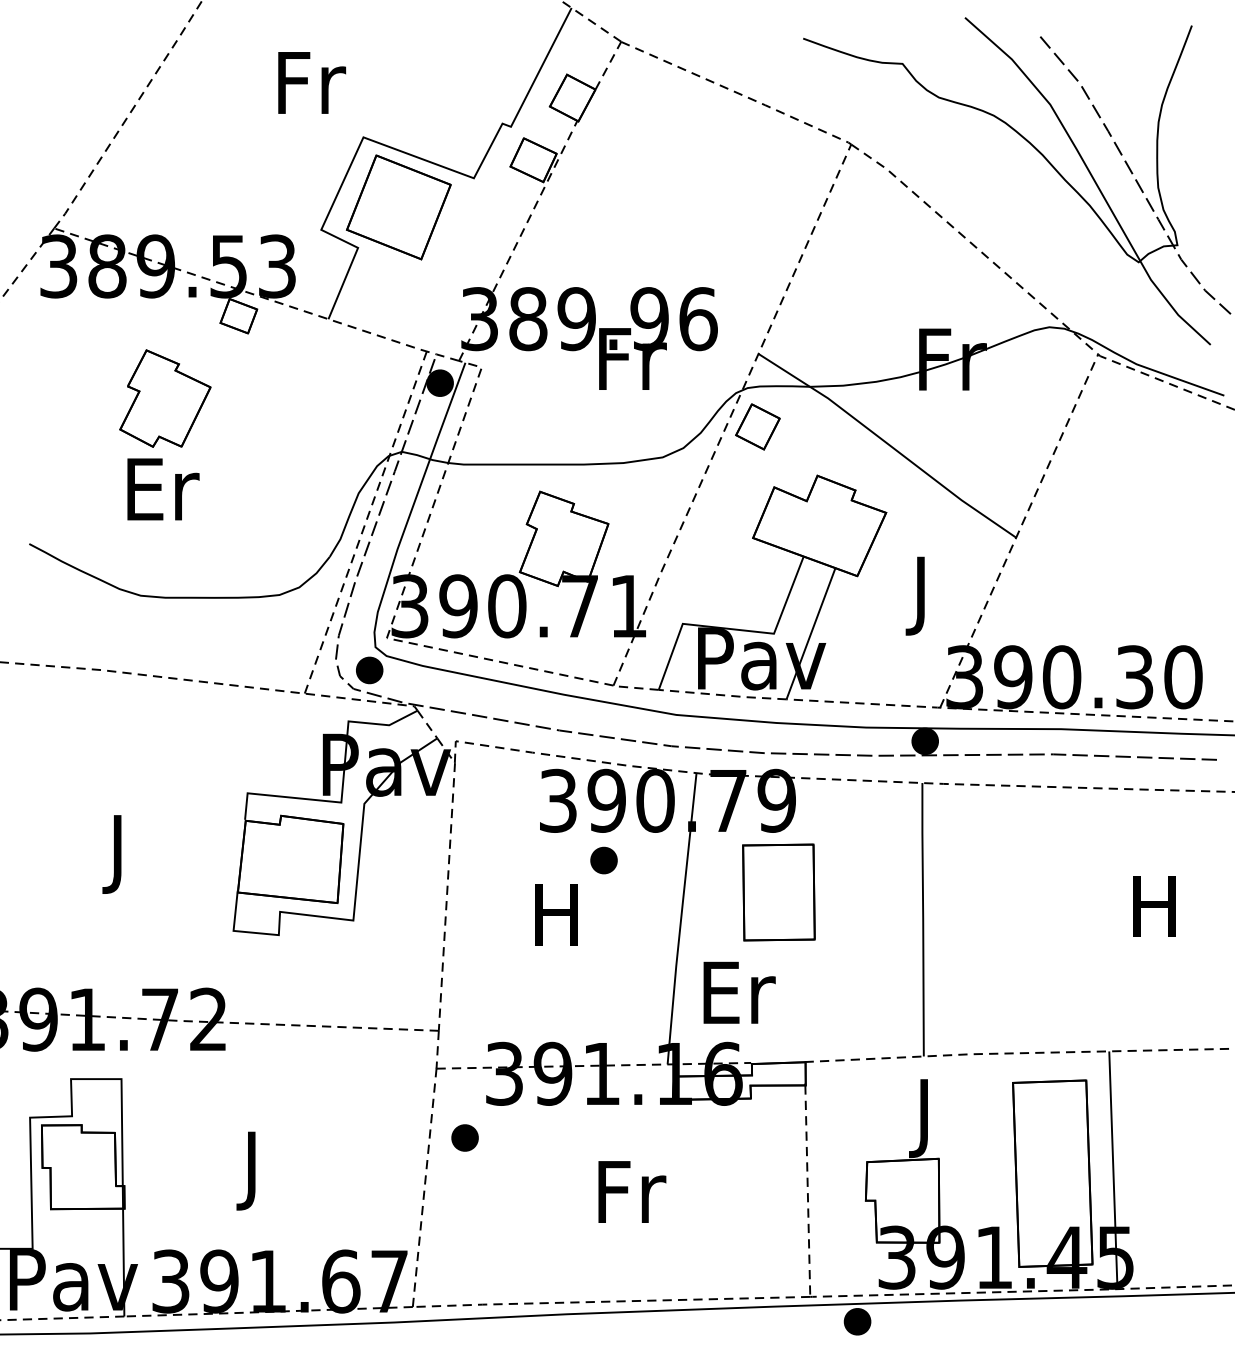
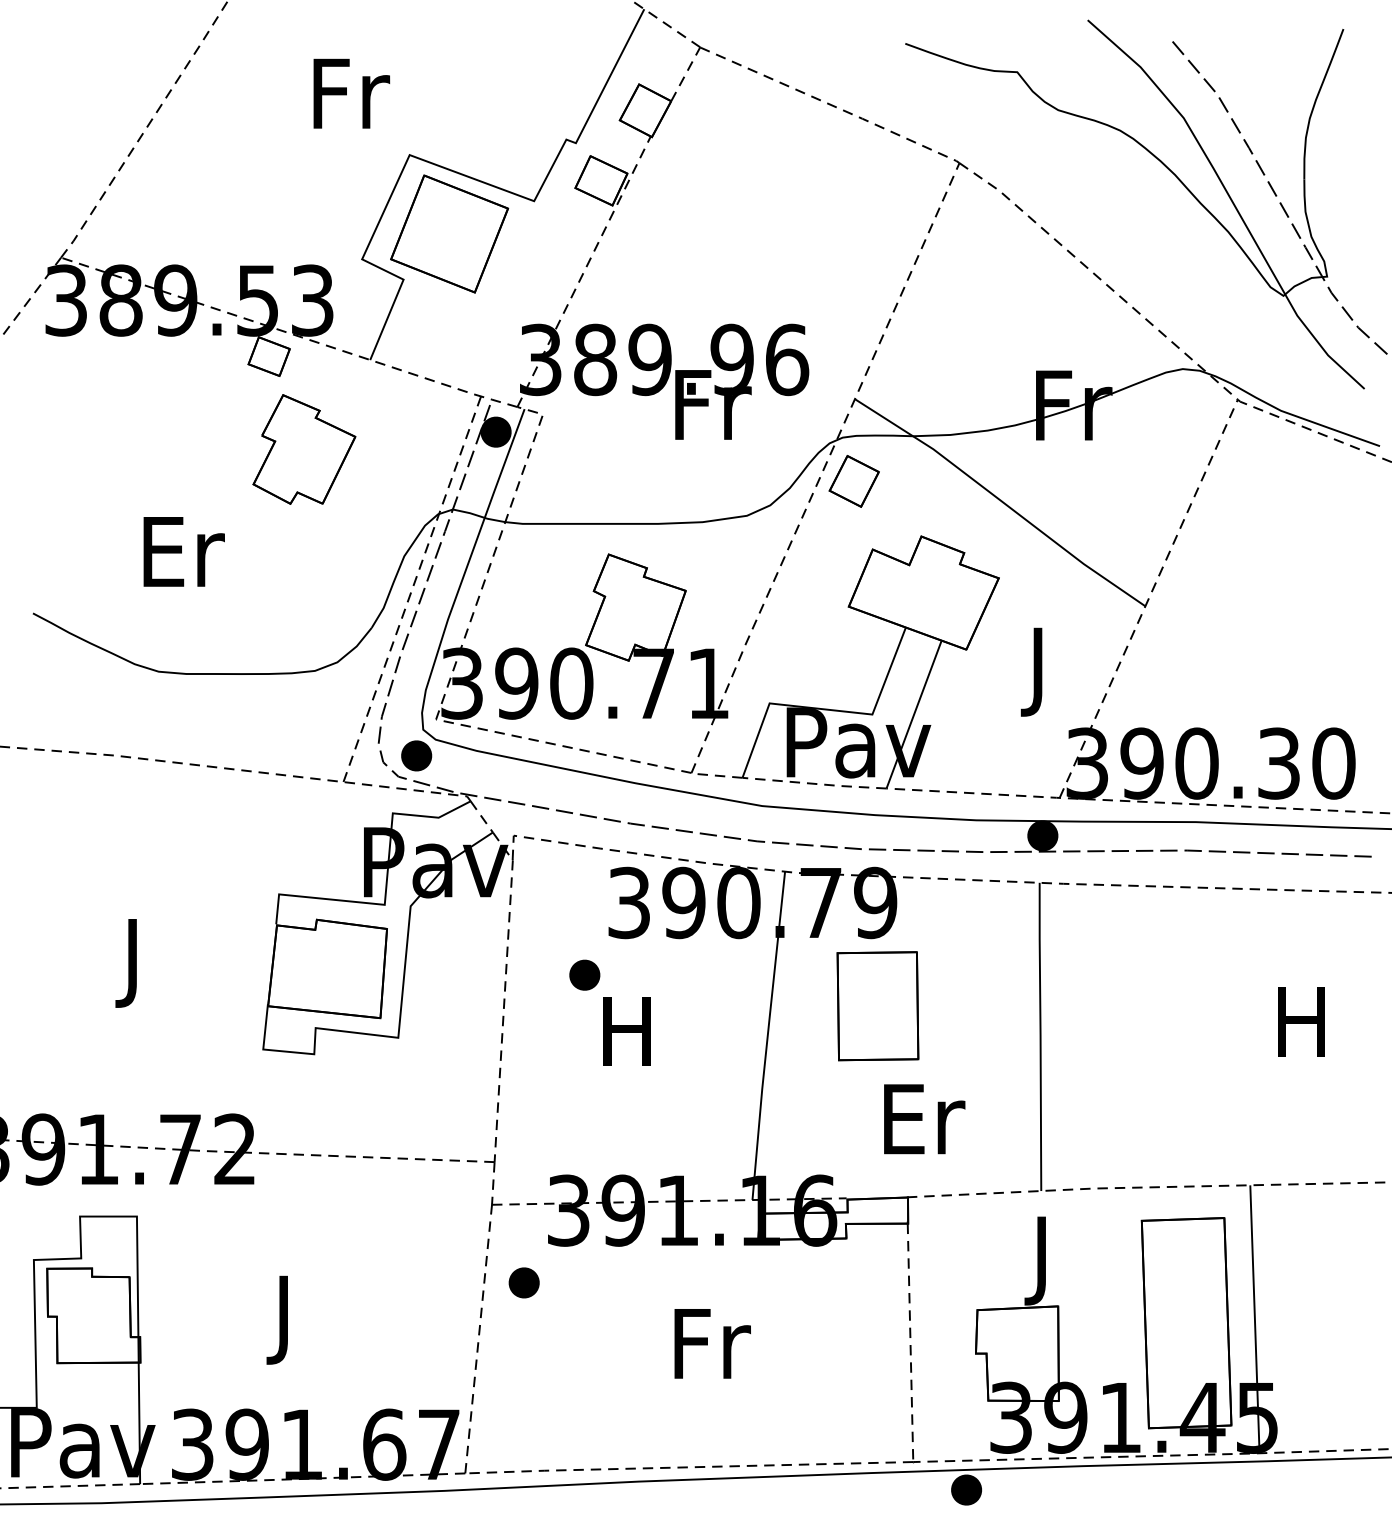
part: (165, 398) -> (304, 449), moved
part: (603, 859) -> (584, 974), moved
text: (739, 993) -> (924, 1119), moved

